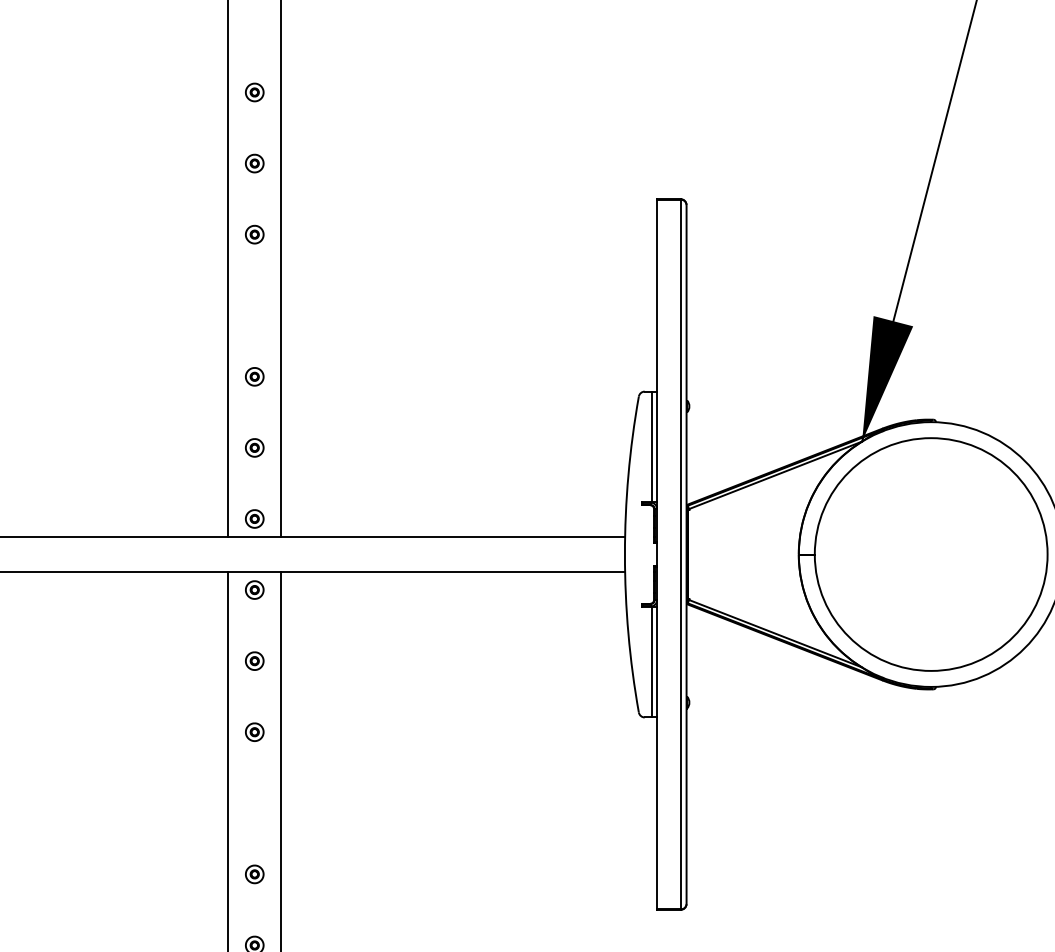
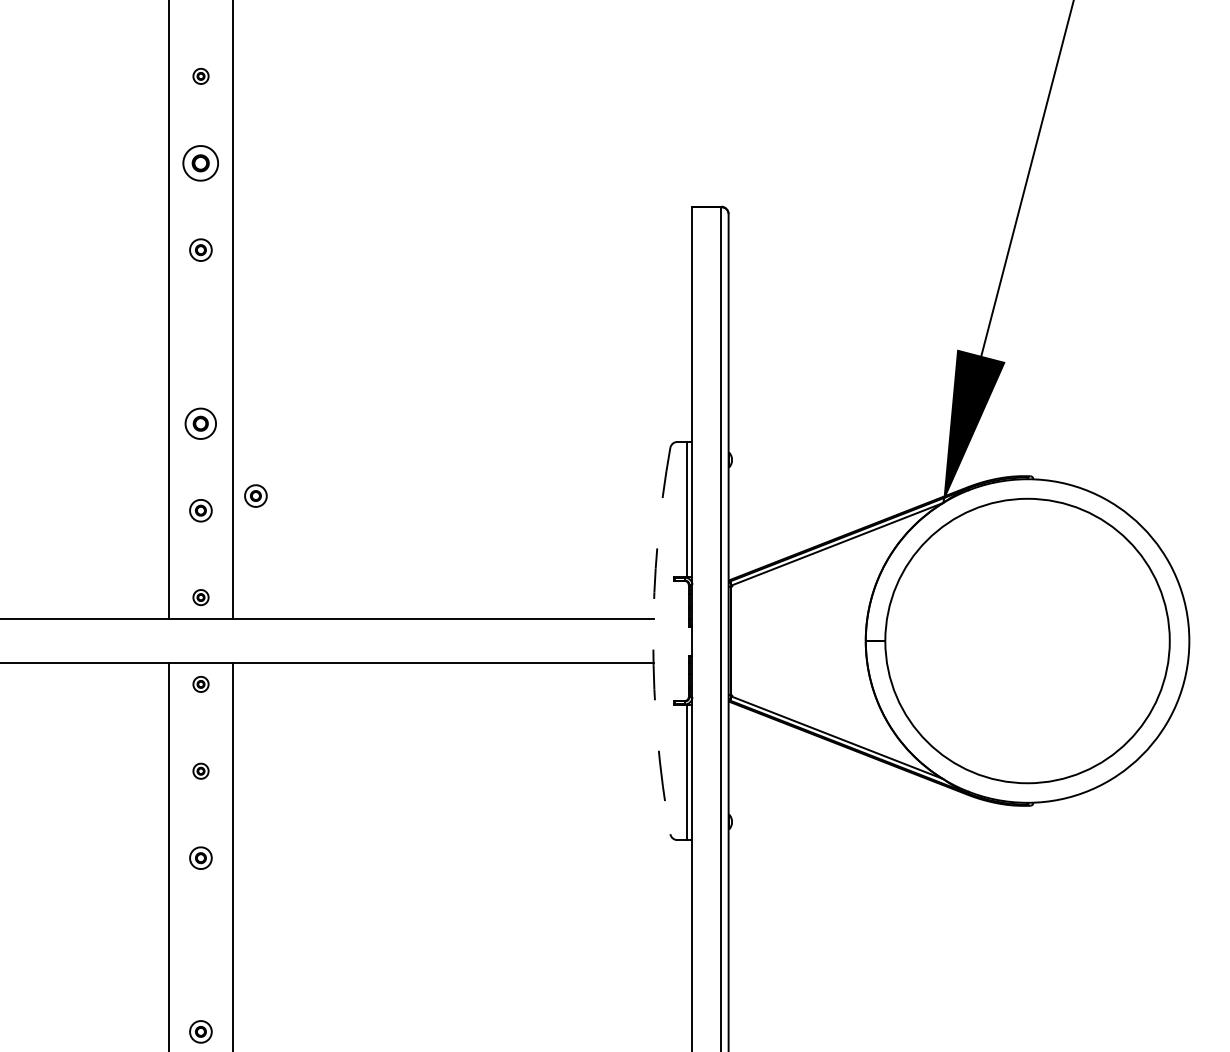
part: (254, 92) -> (200, 76), size x0.7
part: (254, 163) -> (200, 163), size x1.6
part: (254, 376) -> (200, 423), size x1.4
part: (299, 435) -> (255, 495), added
part: (254, 518) -> (200, 596), size x0.7
arc: (624, 554) -> (652, 640), solid -> dashed
part: (254, 589) -> (200, 683), size x0.7
part: (254, 660) -> (200, 770), size x0.7

